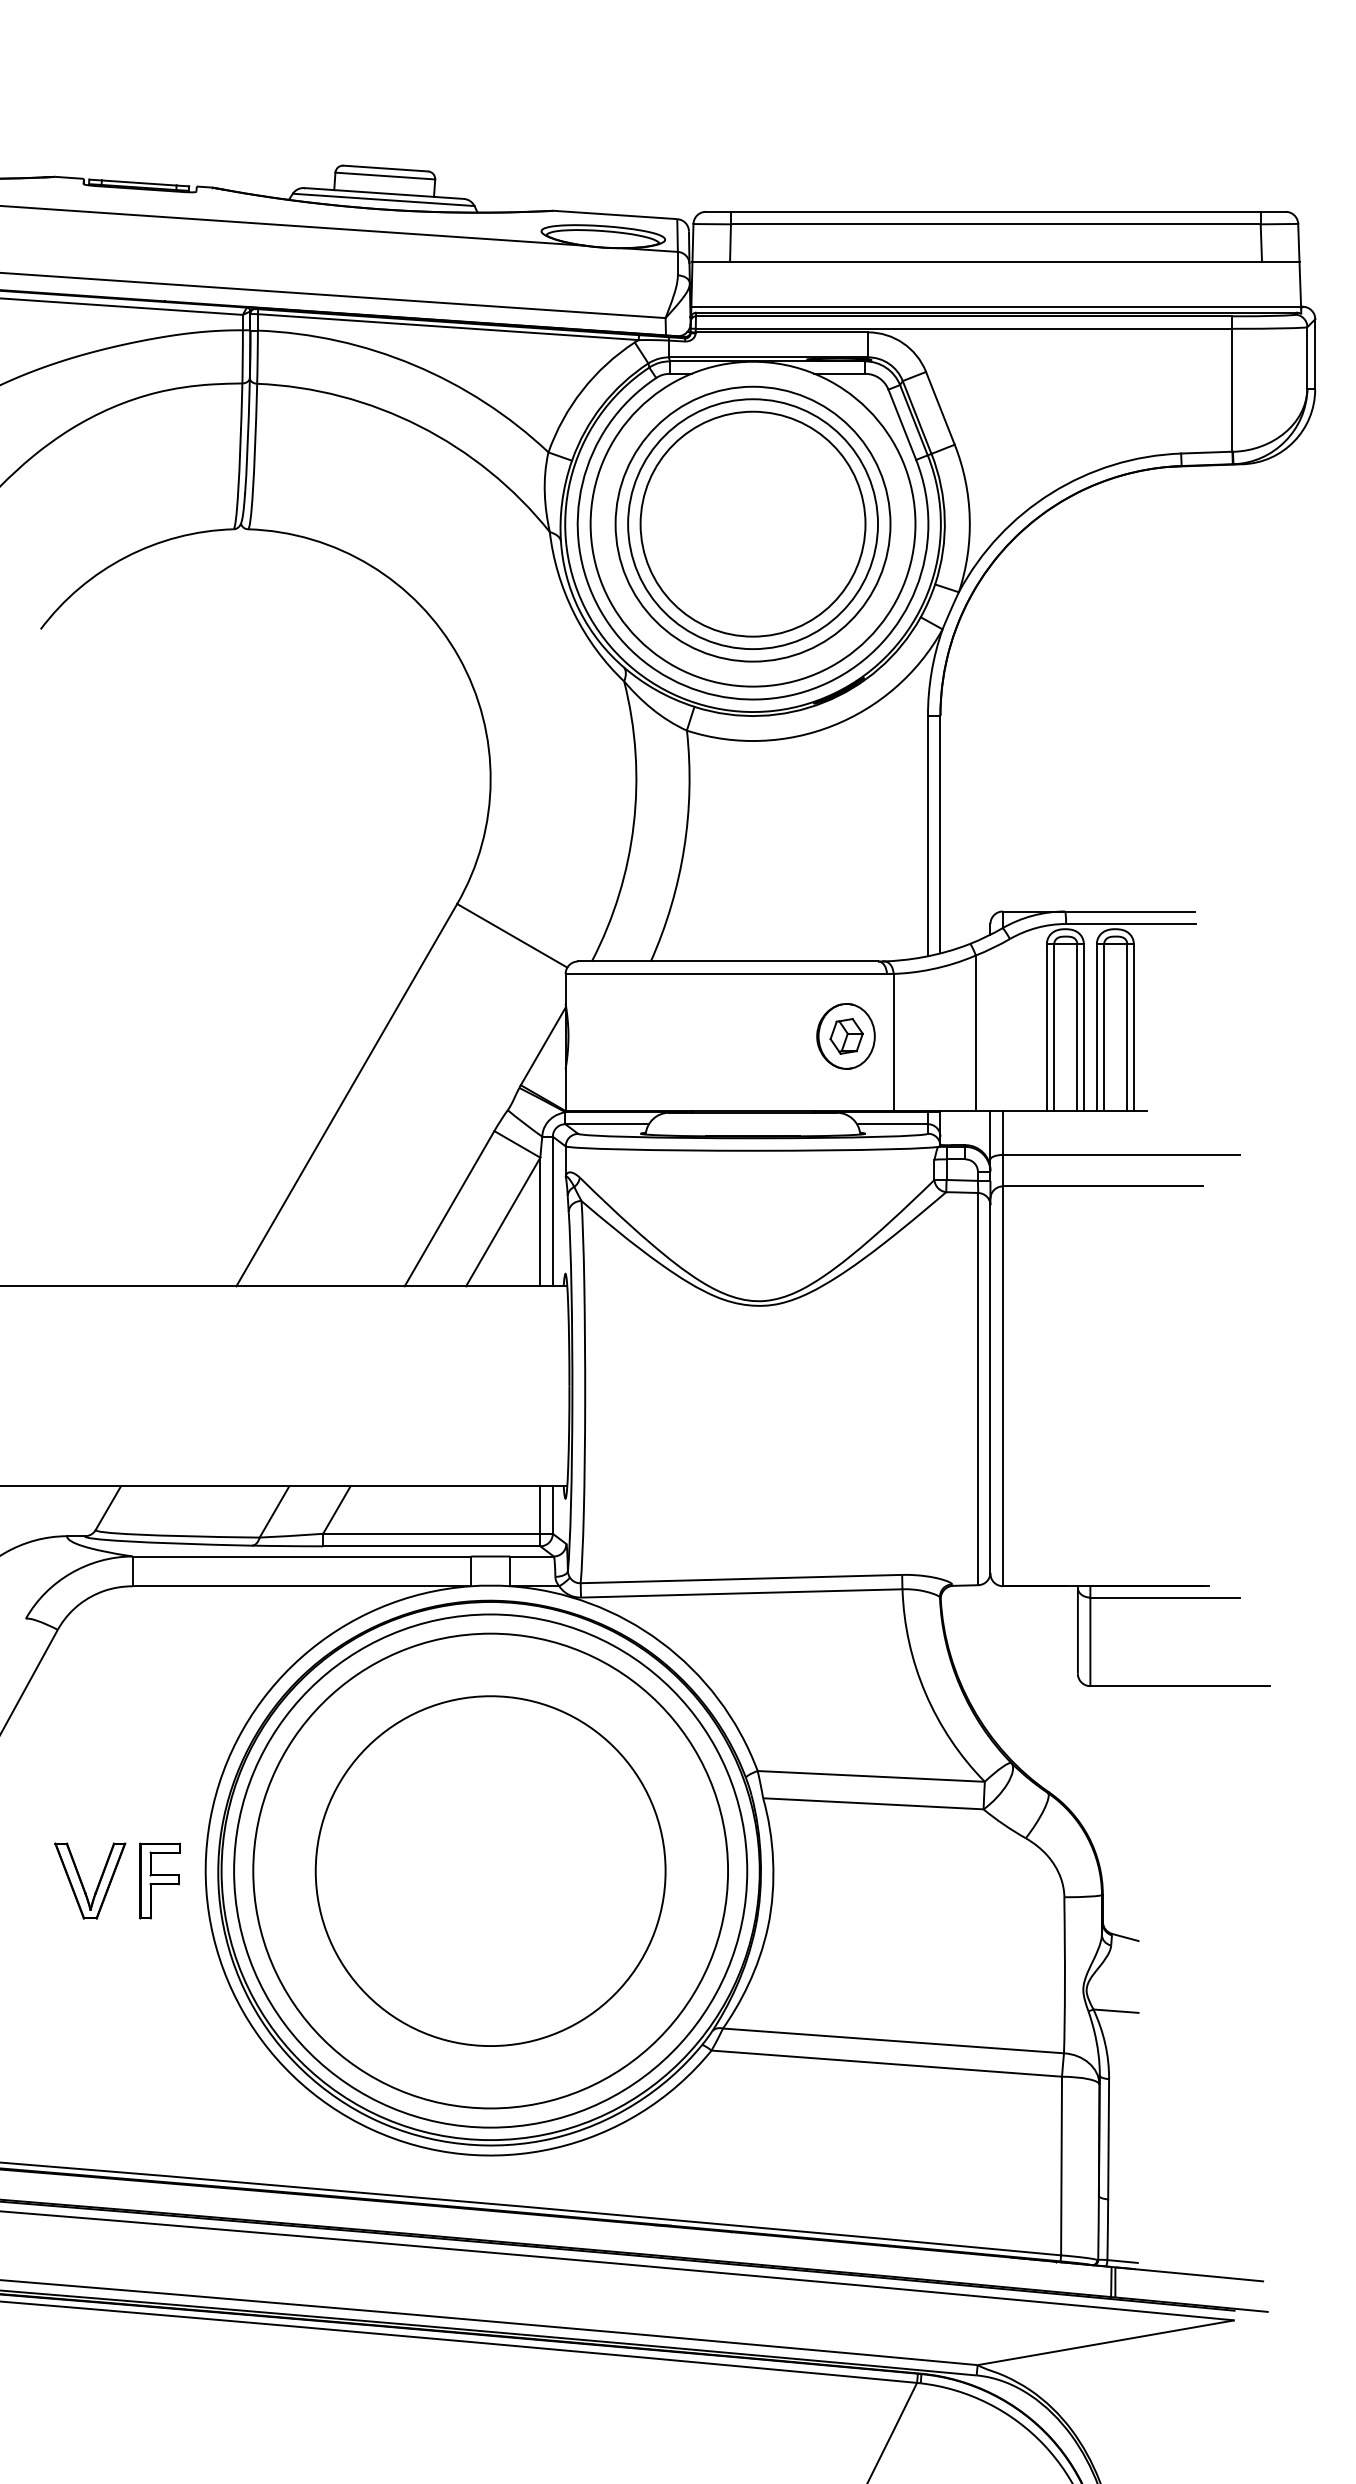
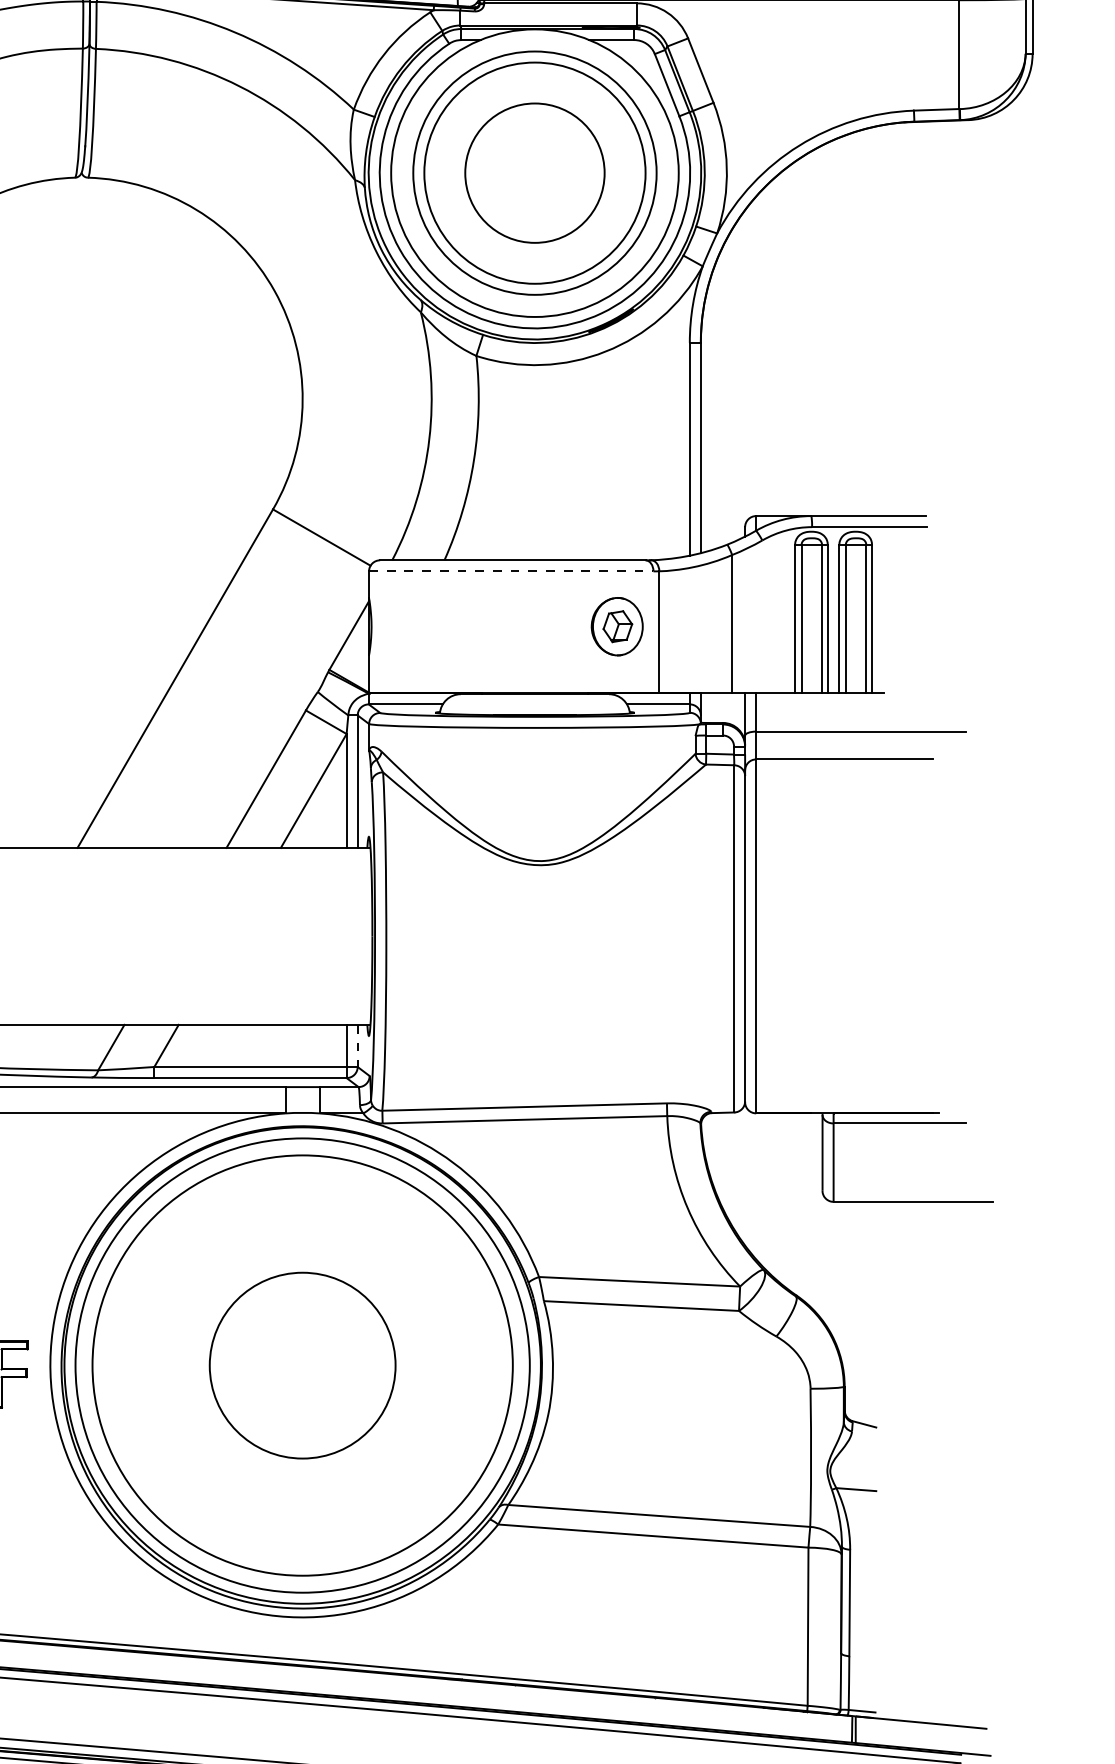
circle: (752, 523) -> (534, 172), size x0.7
line: (726, 973) -> (511, 570), solid -> dashed
line: (552, 1510) -> (357, 1046), solid -> dashed
circle: (490, 1871) -> (302, 1365), size x0.6

